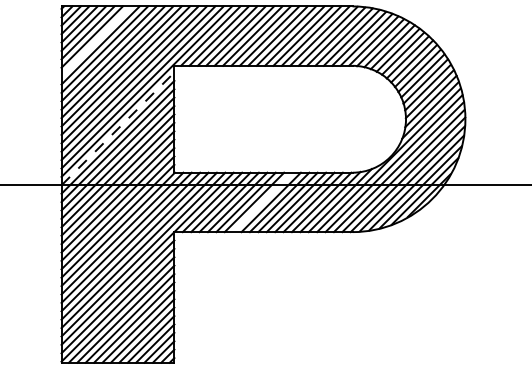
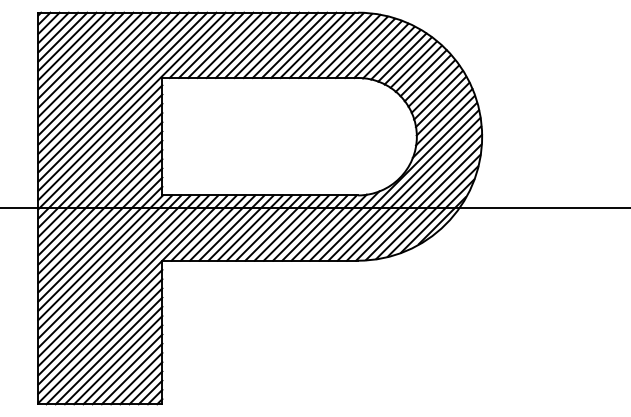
line: (96, 40) -> (76, 50), added
line: (118, 129) -> (100, 147), dashed -> solid
line: (262, 201) -> (259, 227), added

